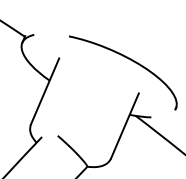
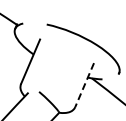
line: (124, 126) -> (84, 85), solid -> dashed

